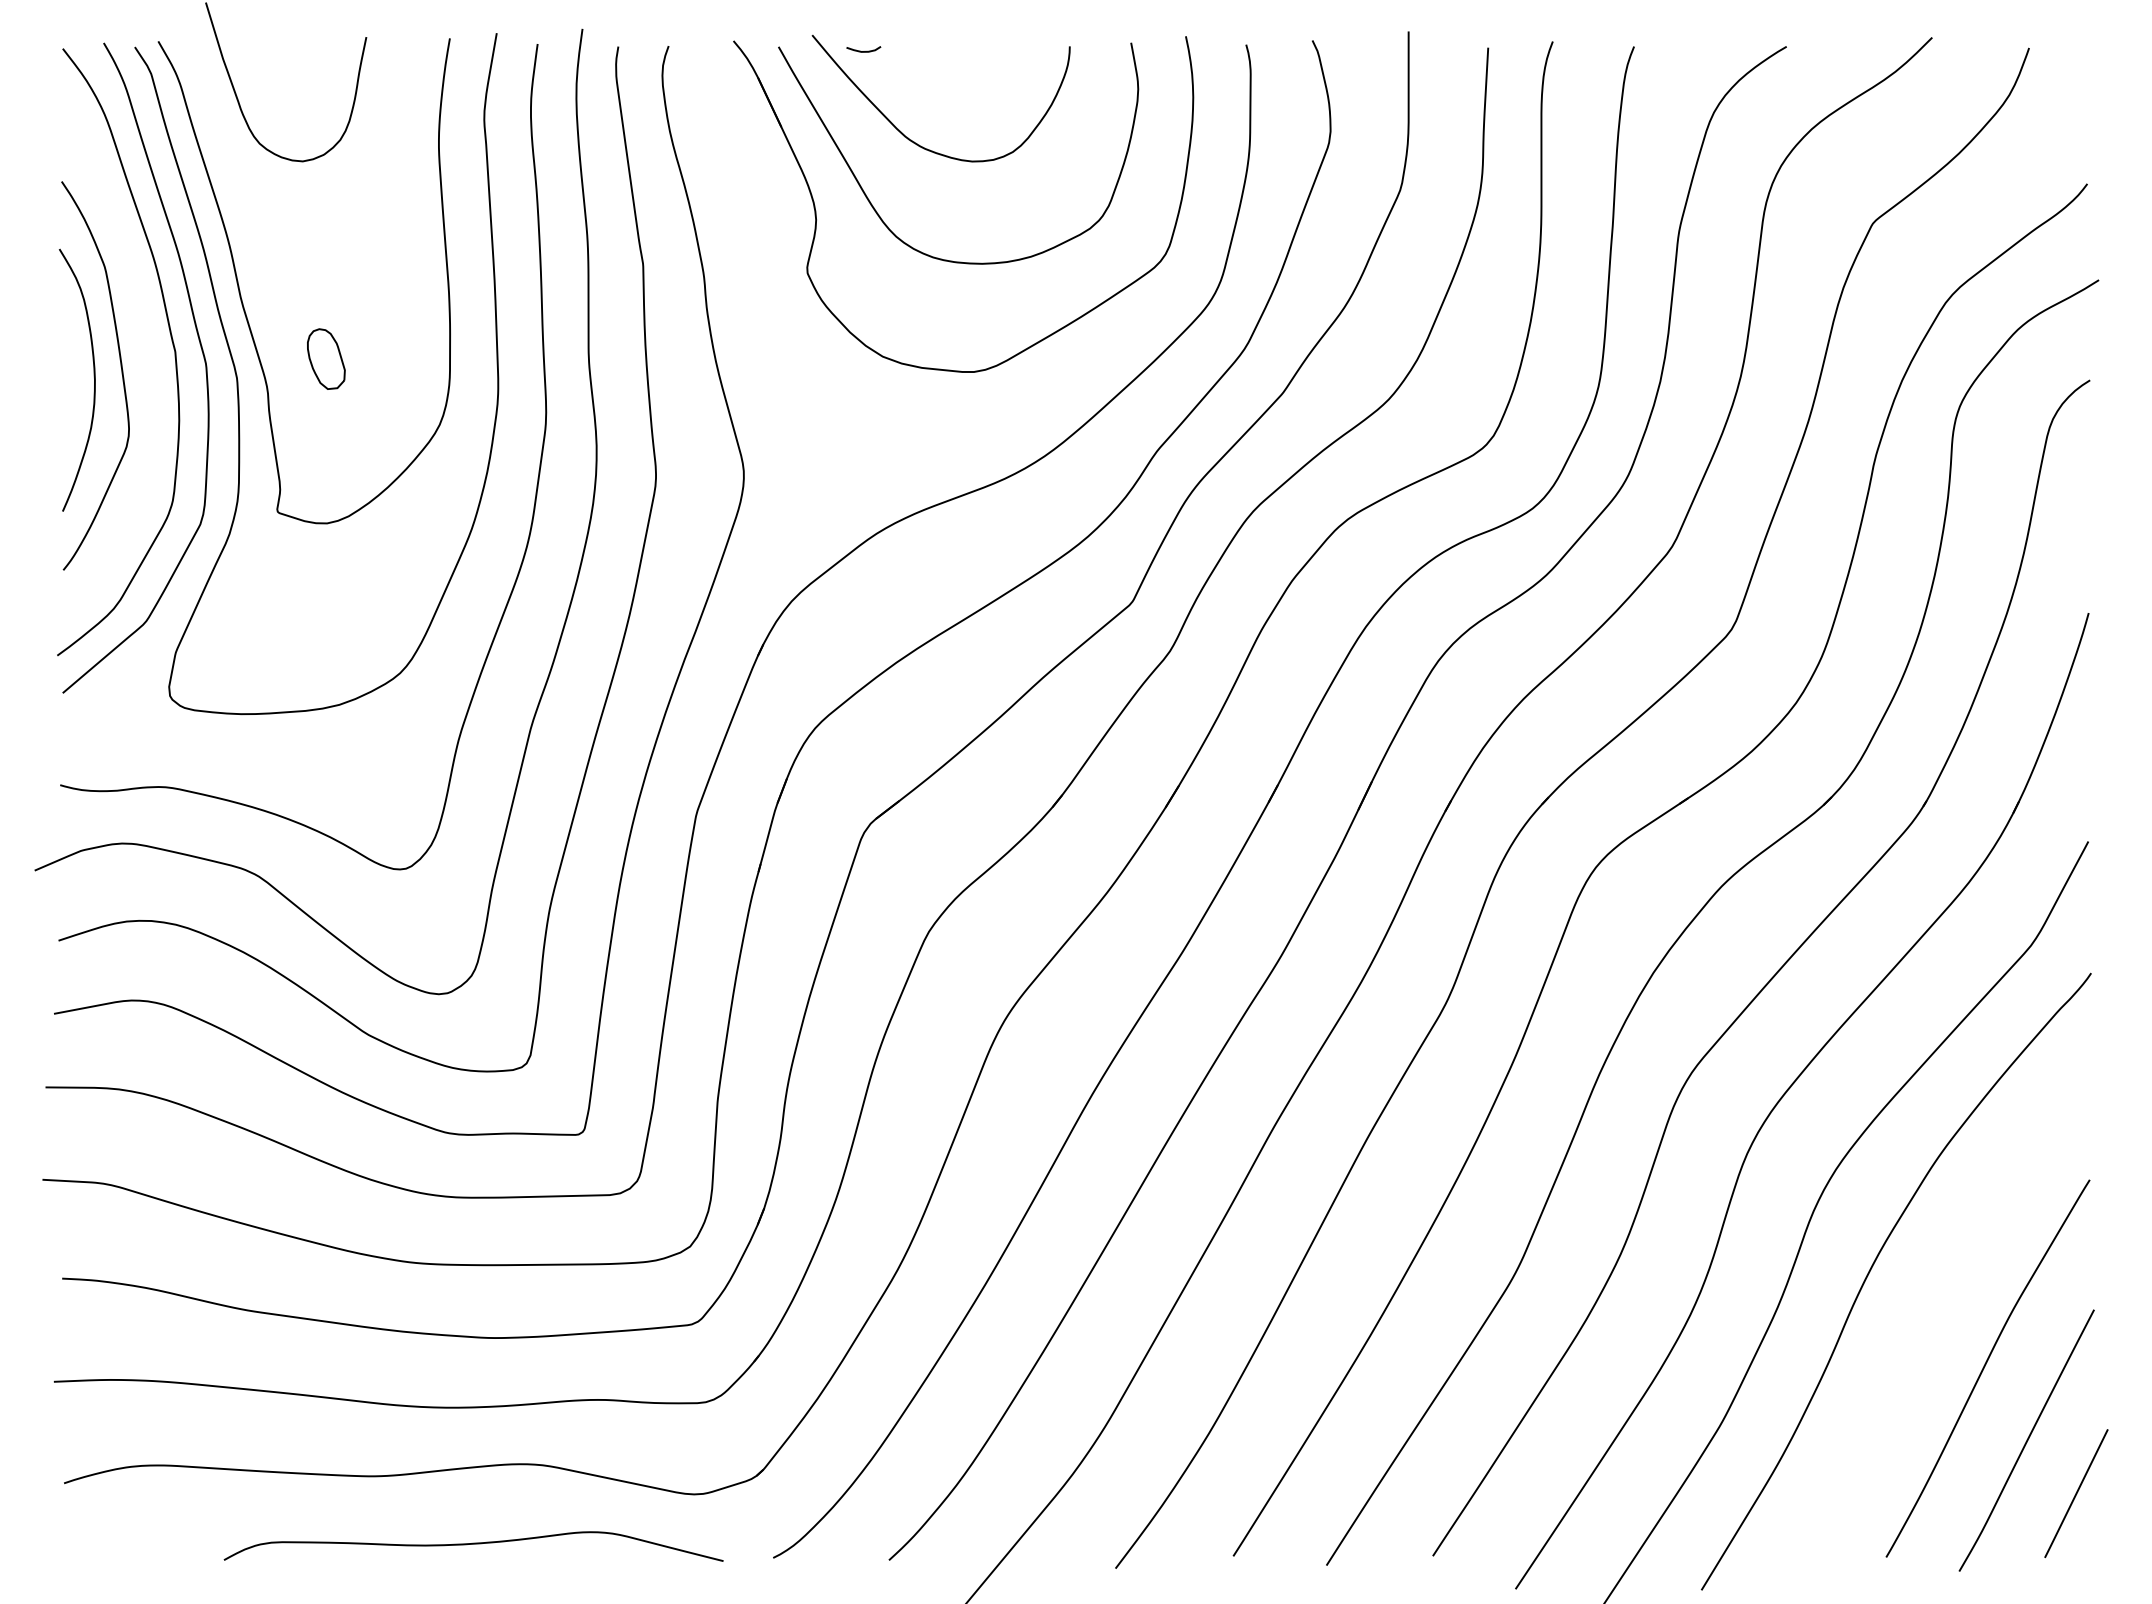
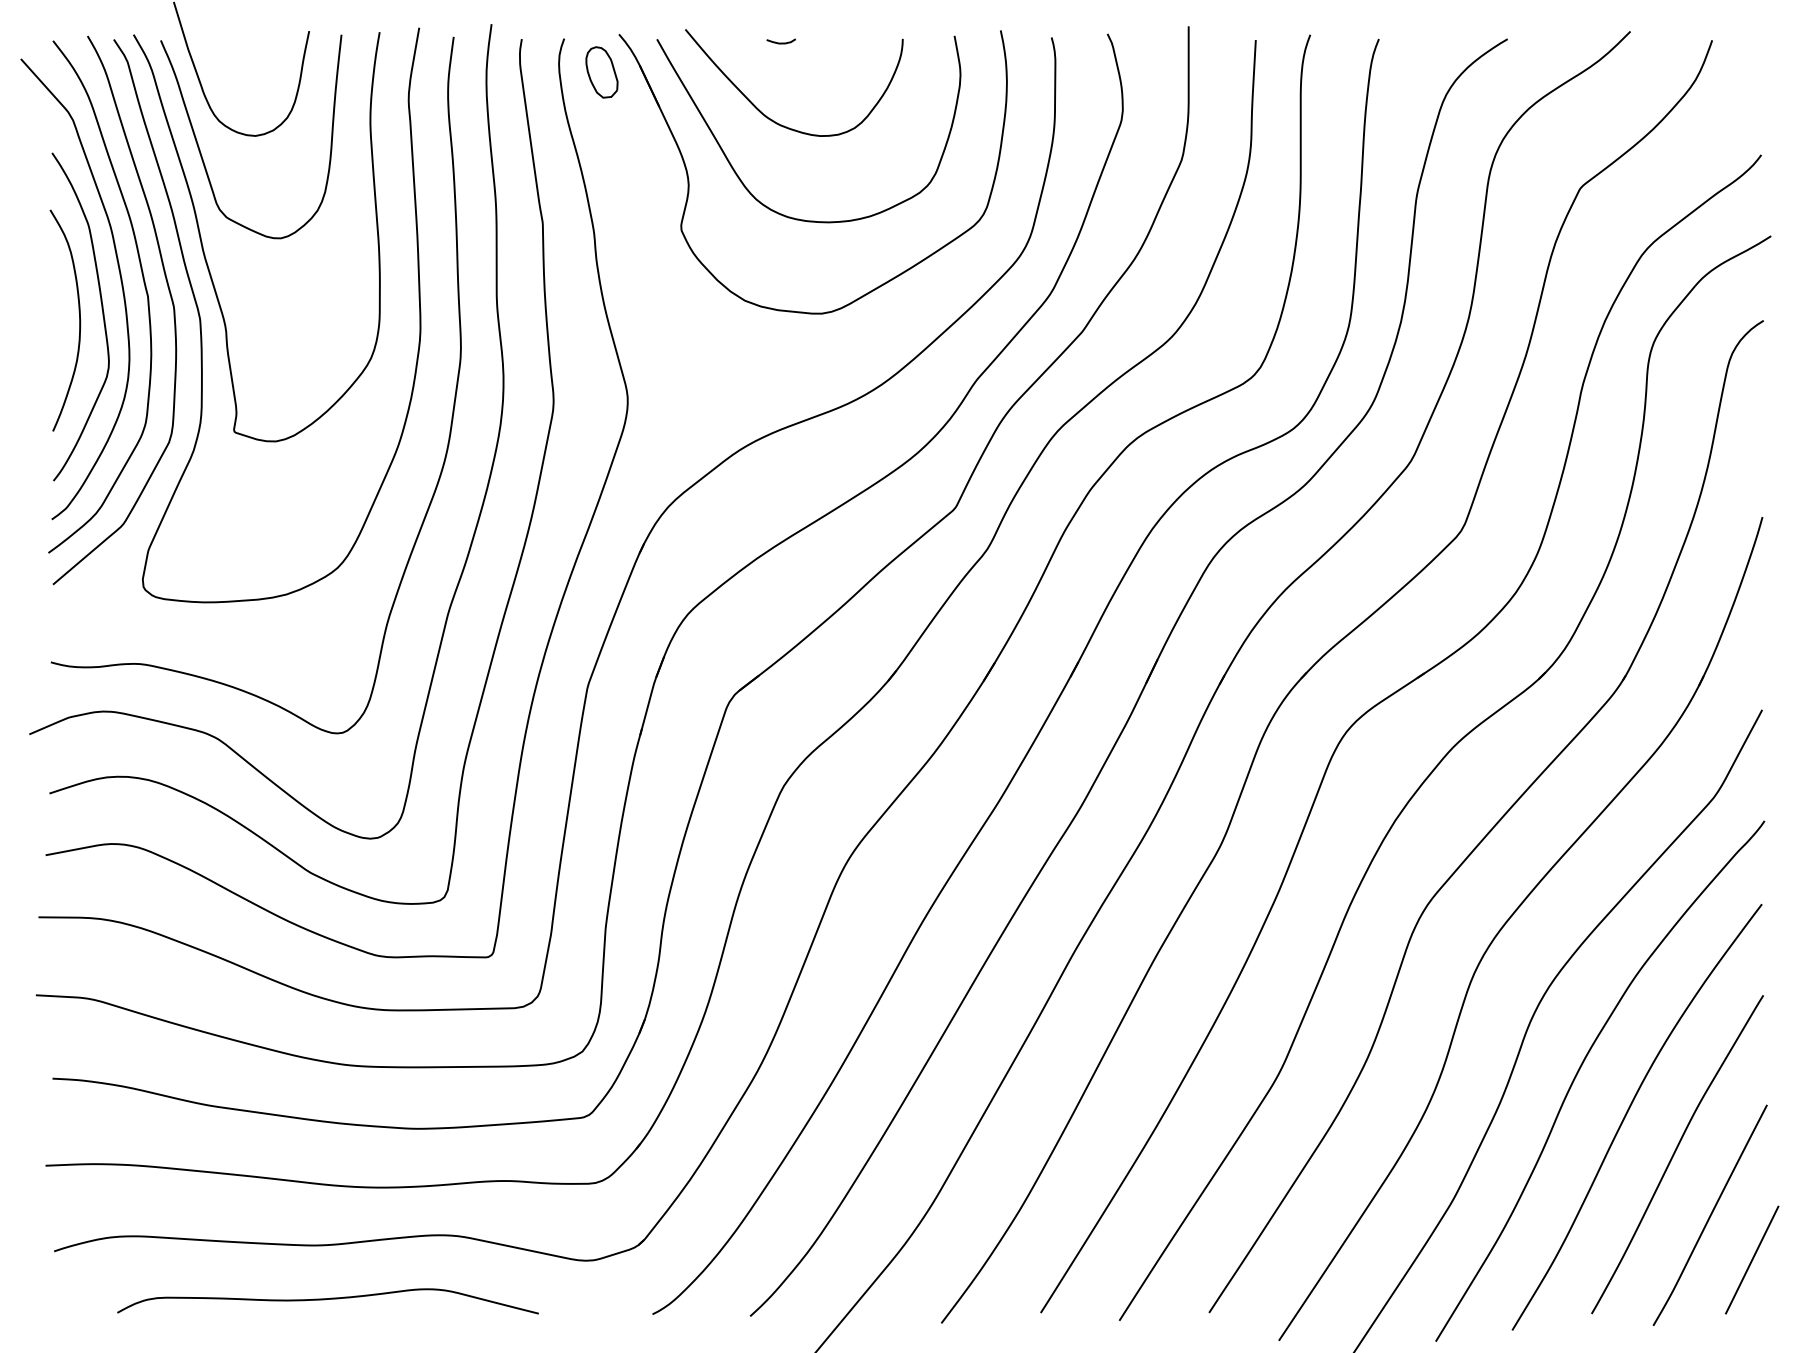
curve: (863, 51) -> (781, 43), moved
curve: (238, 181) -> (201, 152), added
curve: (142, 331) -> (120, 279), added
part: (326, 358) -> (602, 71), moved
curve: (1929, 1318) -> (1628, 1112), added
curve: (473, 1544) -> (327, 1299), moved

